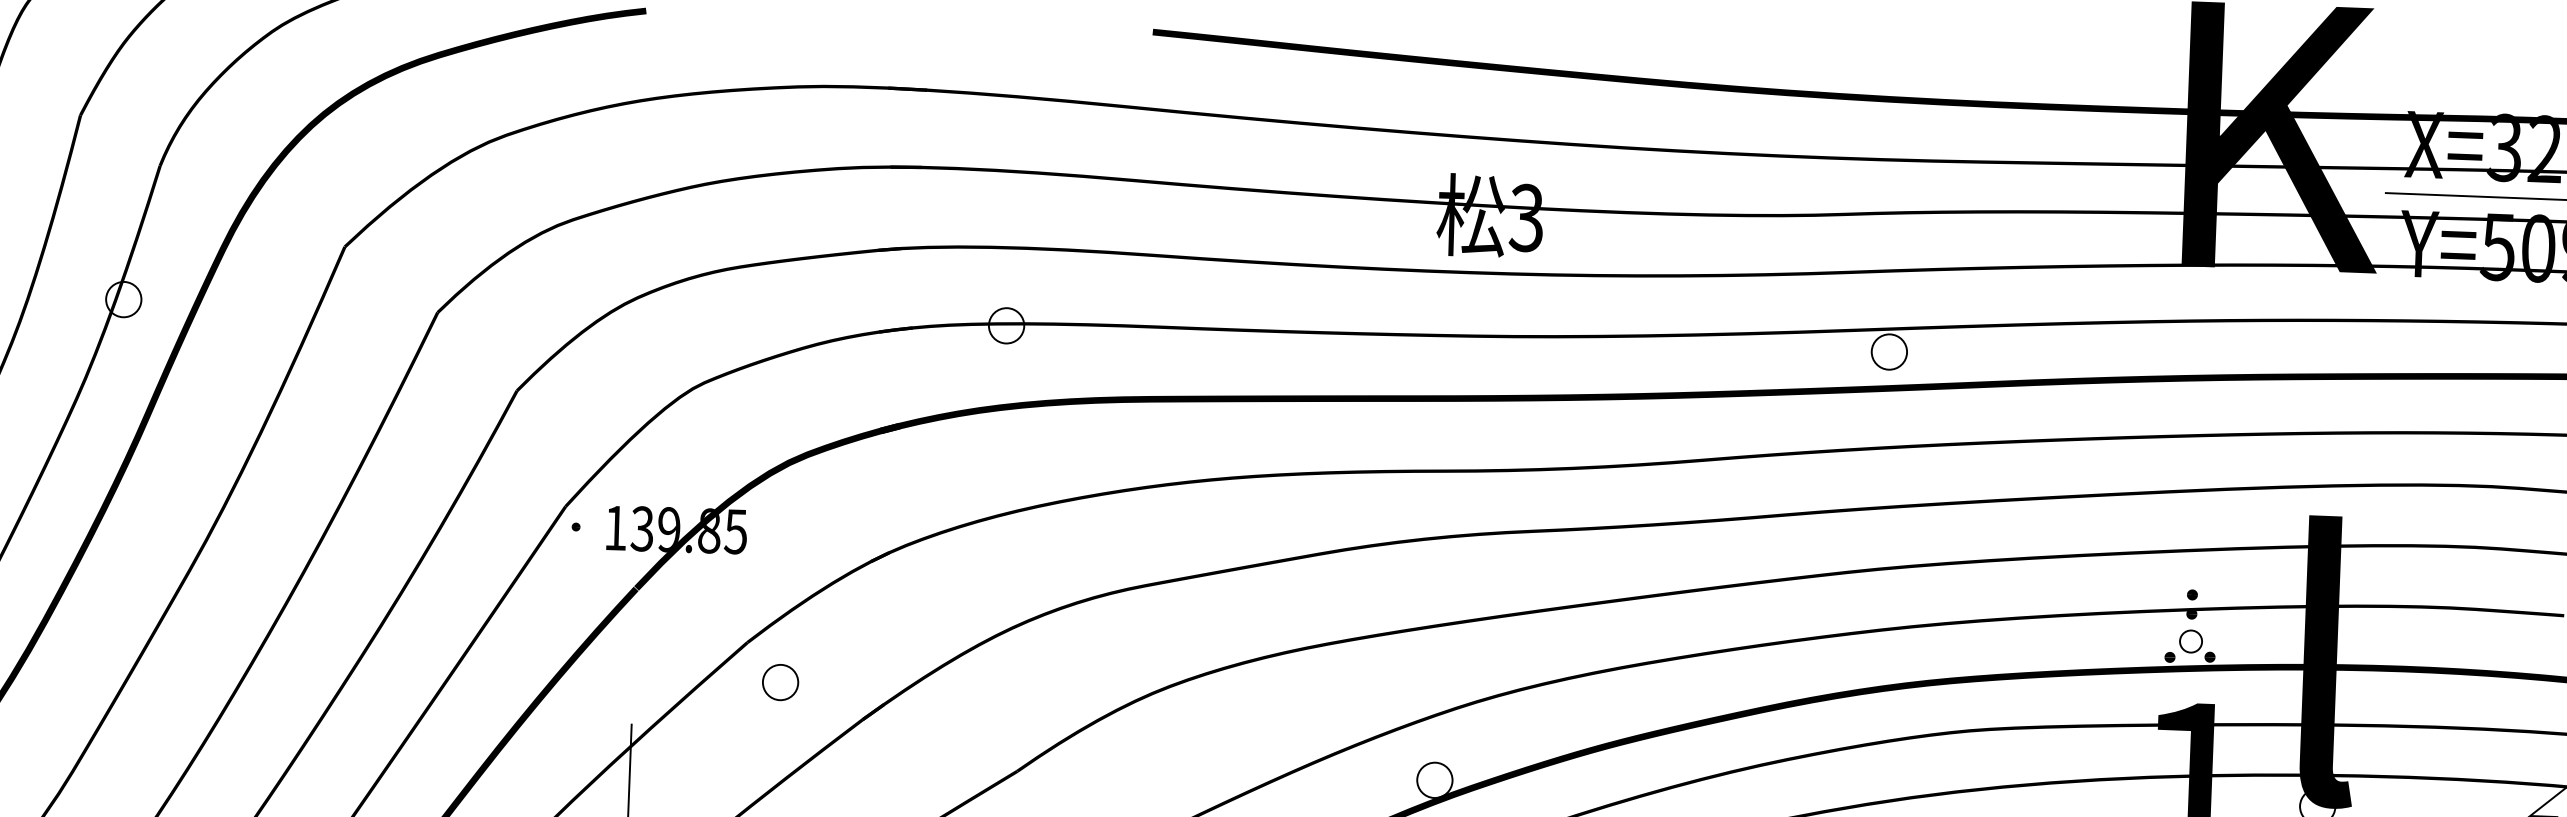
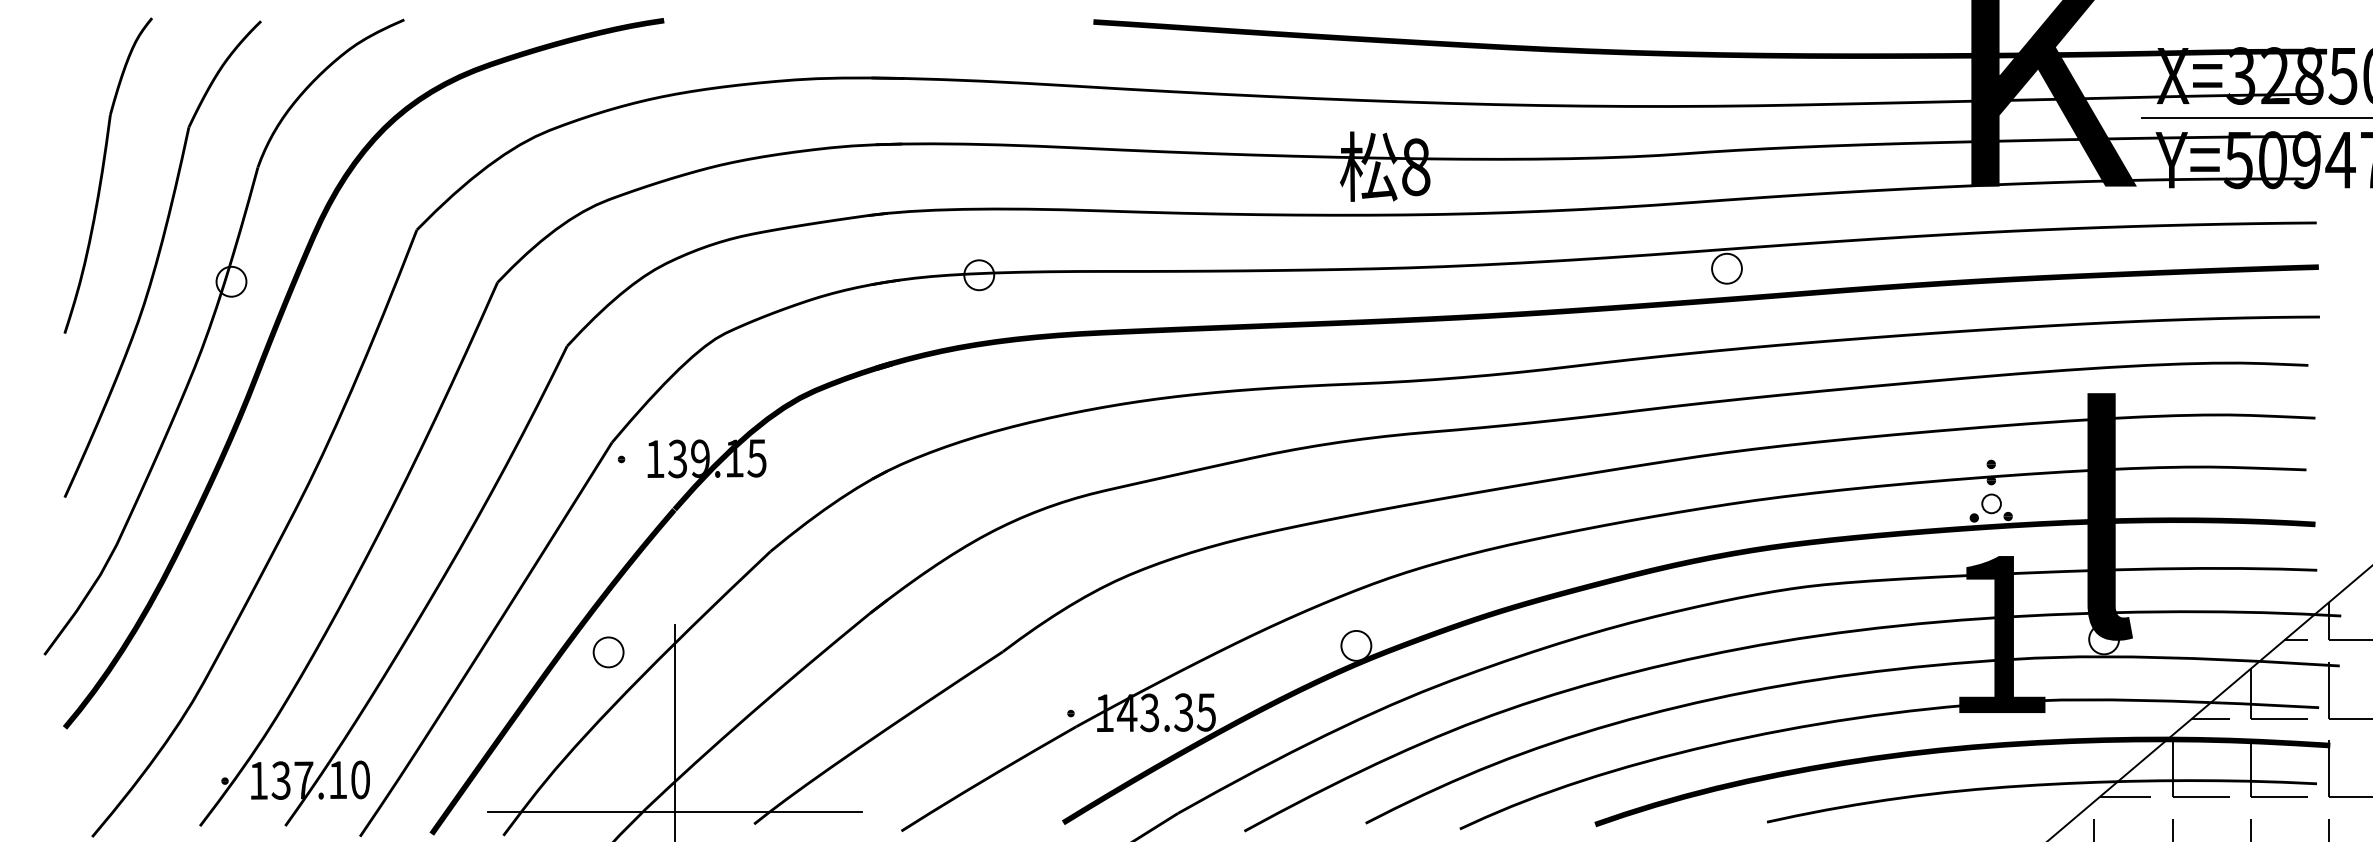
text: (1526, 218) -> (1415, 167), 3 -> 8
text: (709, 530) -> (734, 458), 139.85 -> 139.15
part: (780, 682) -> (608, 652), moved

